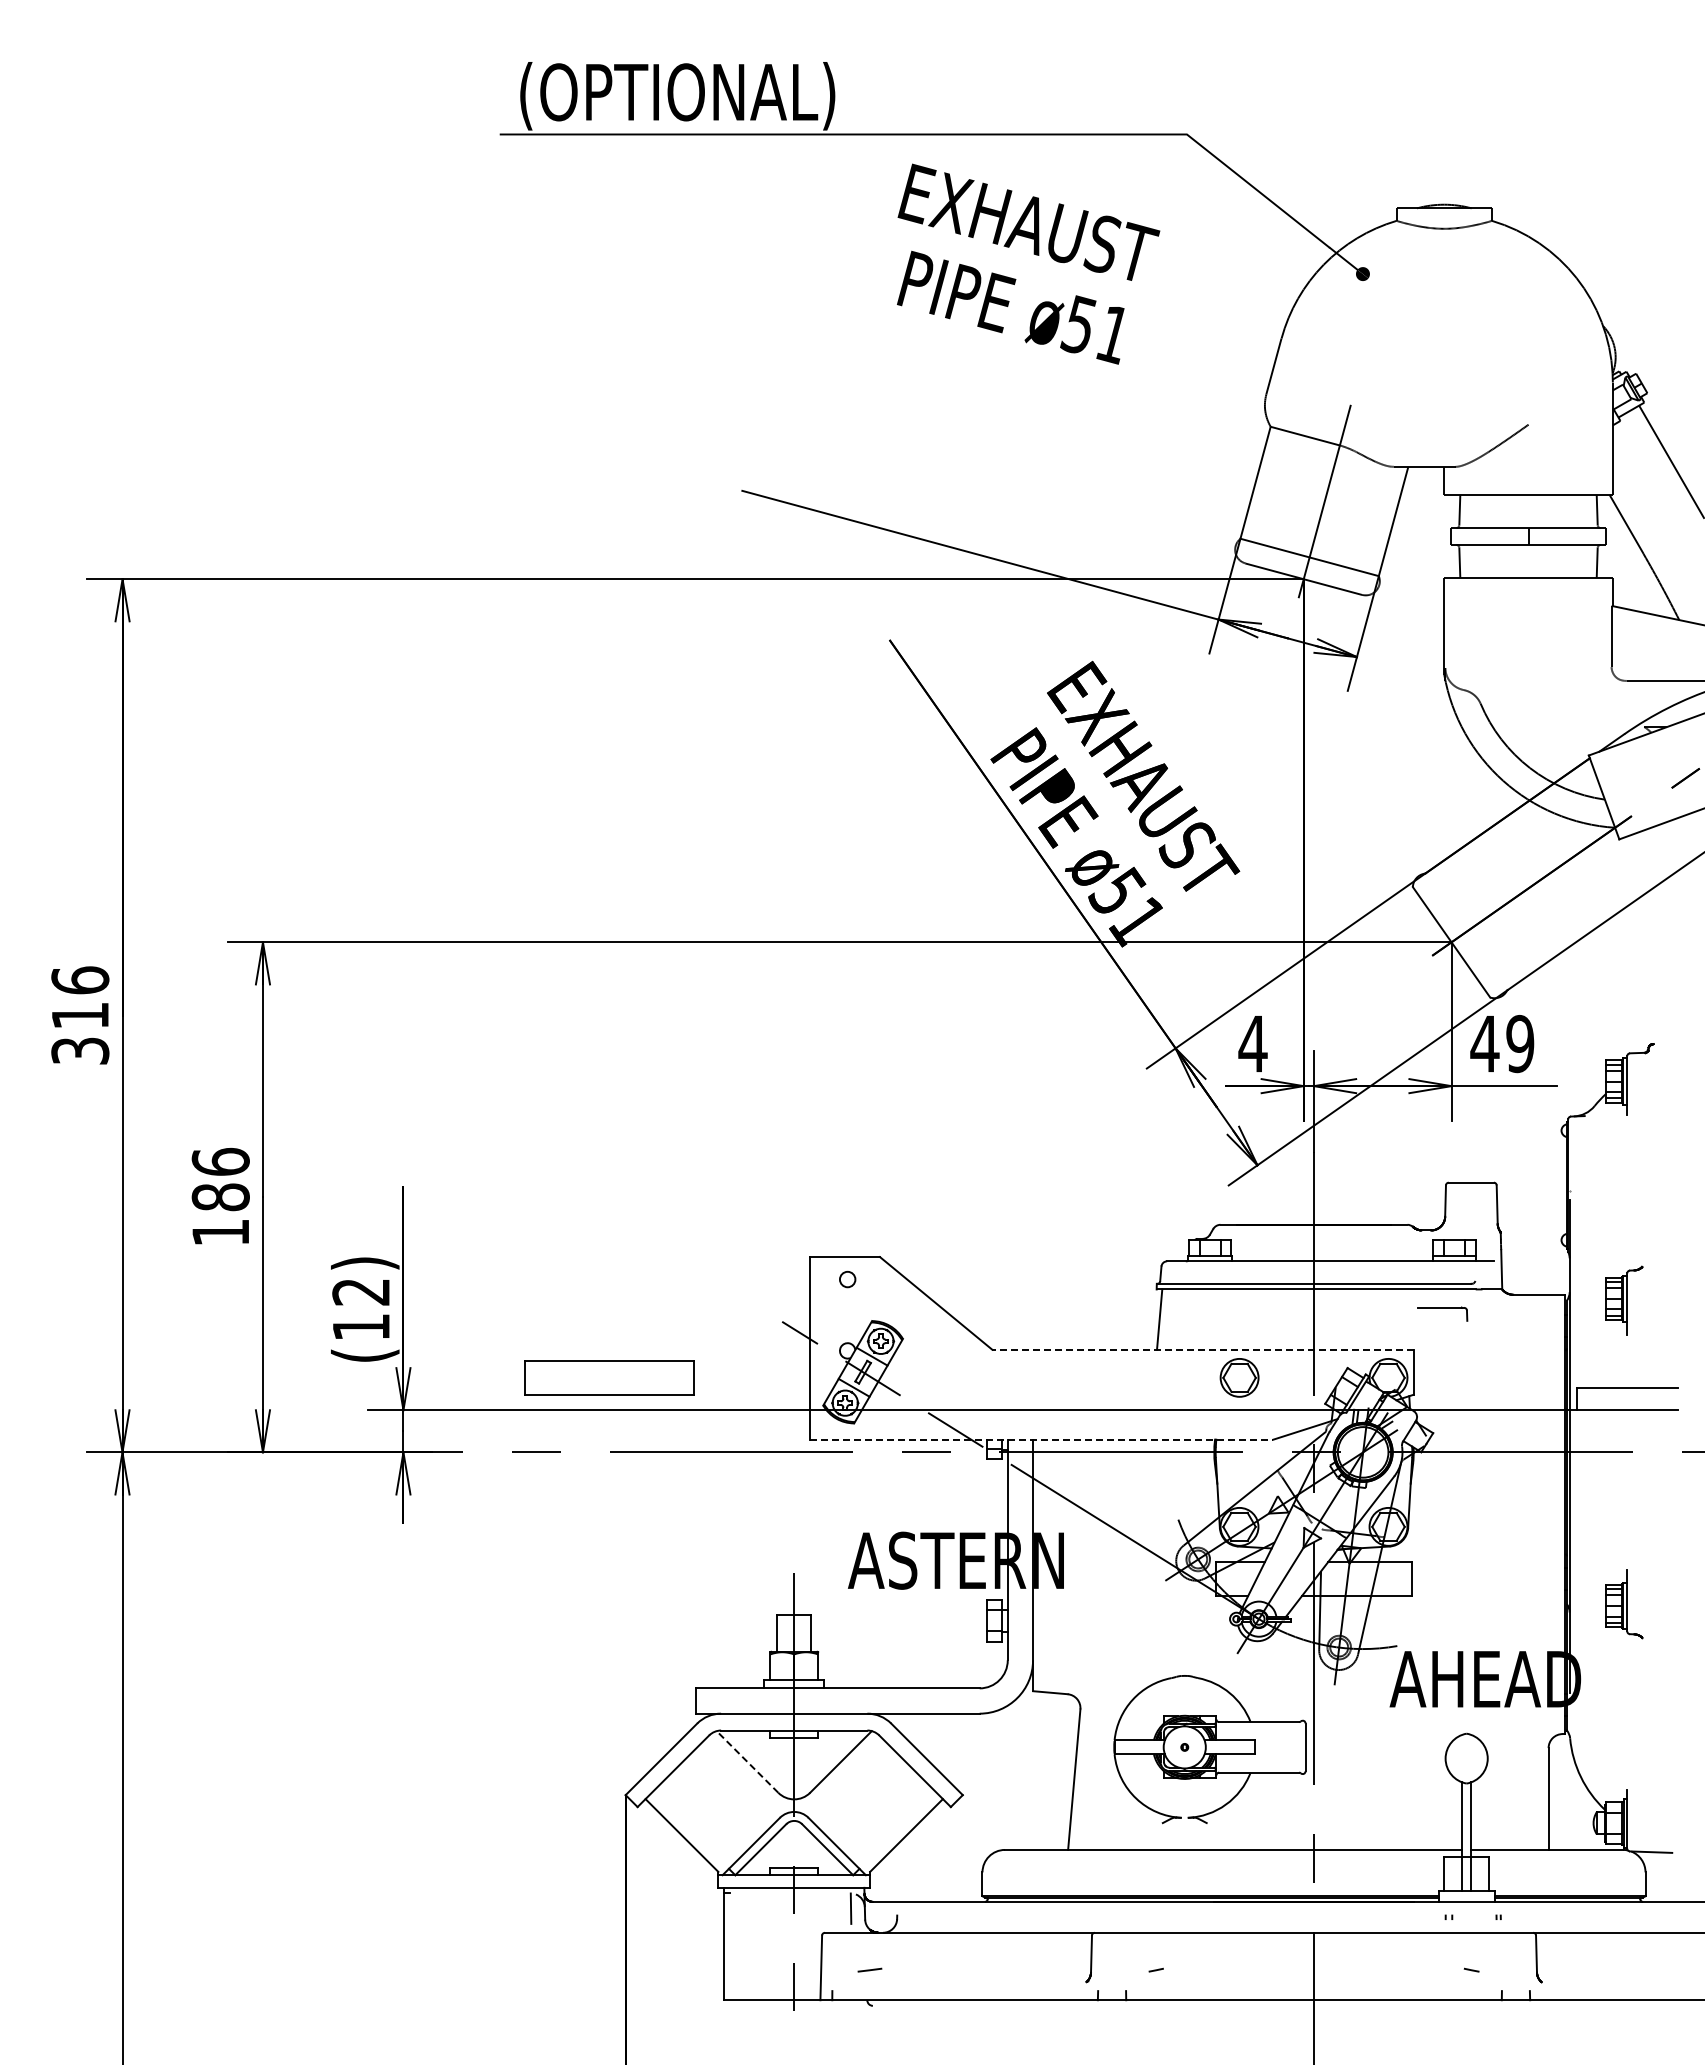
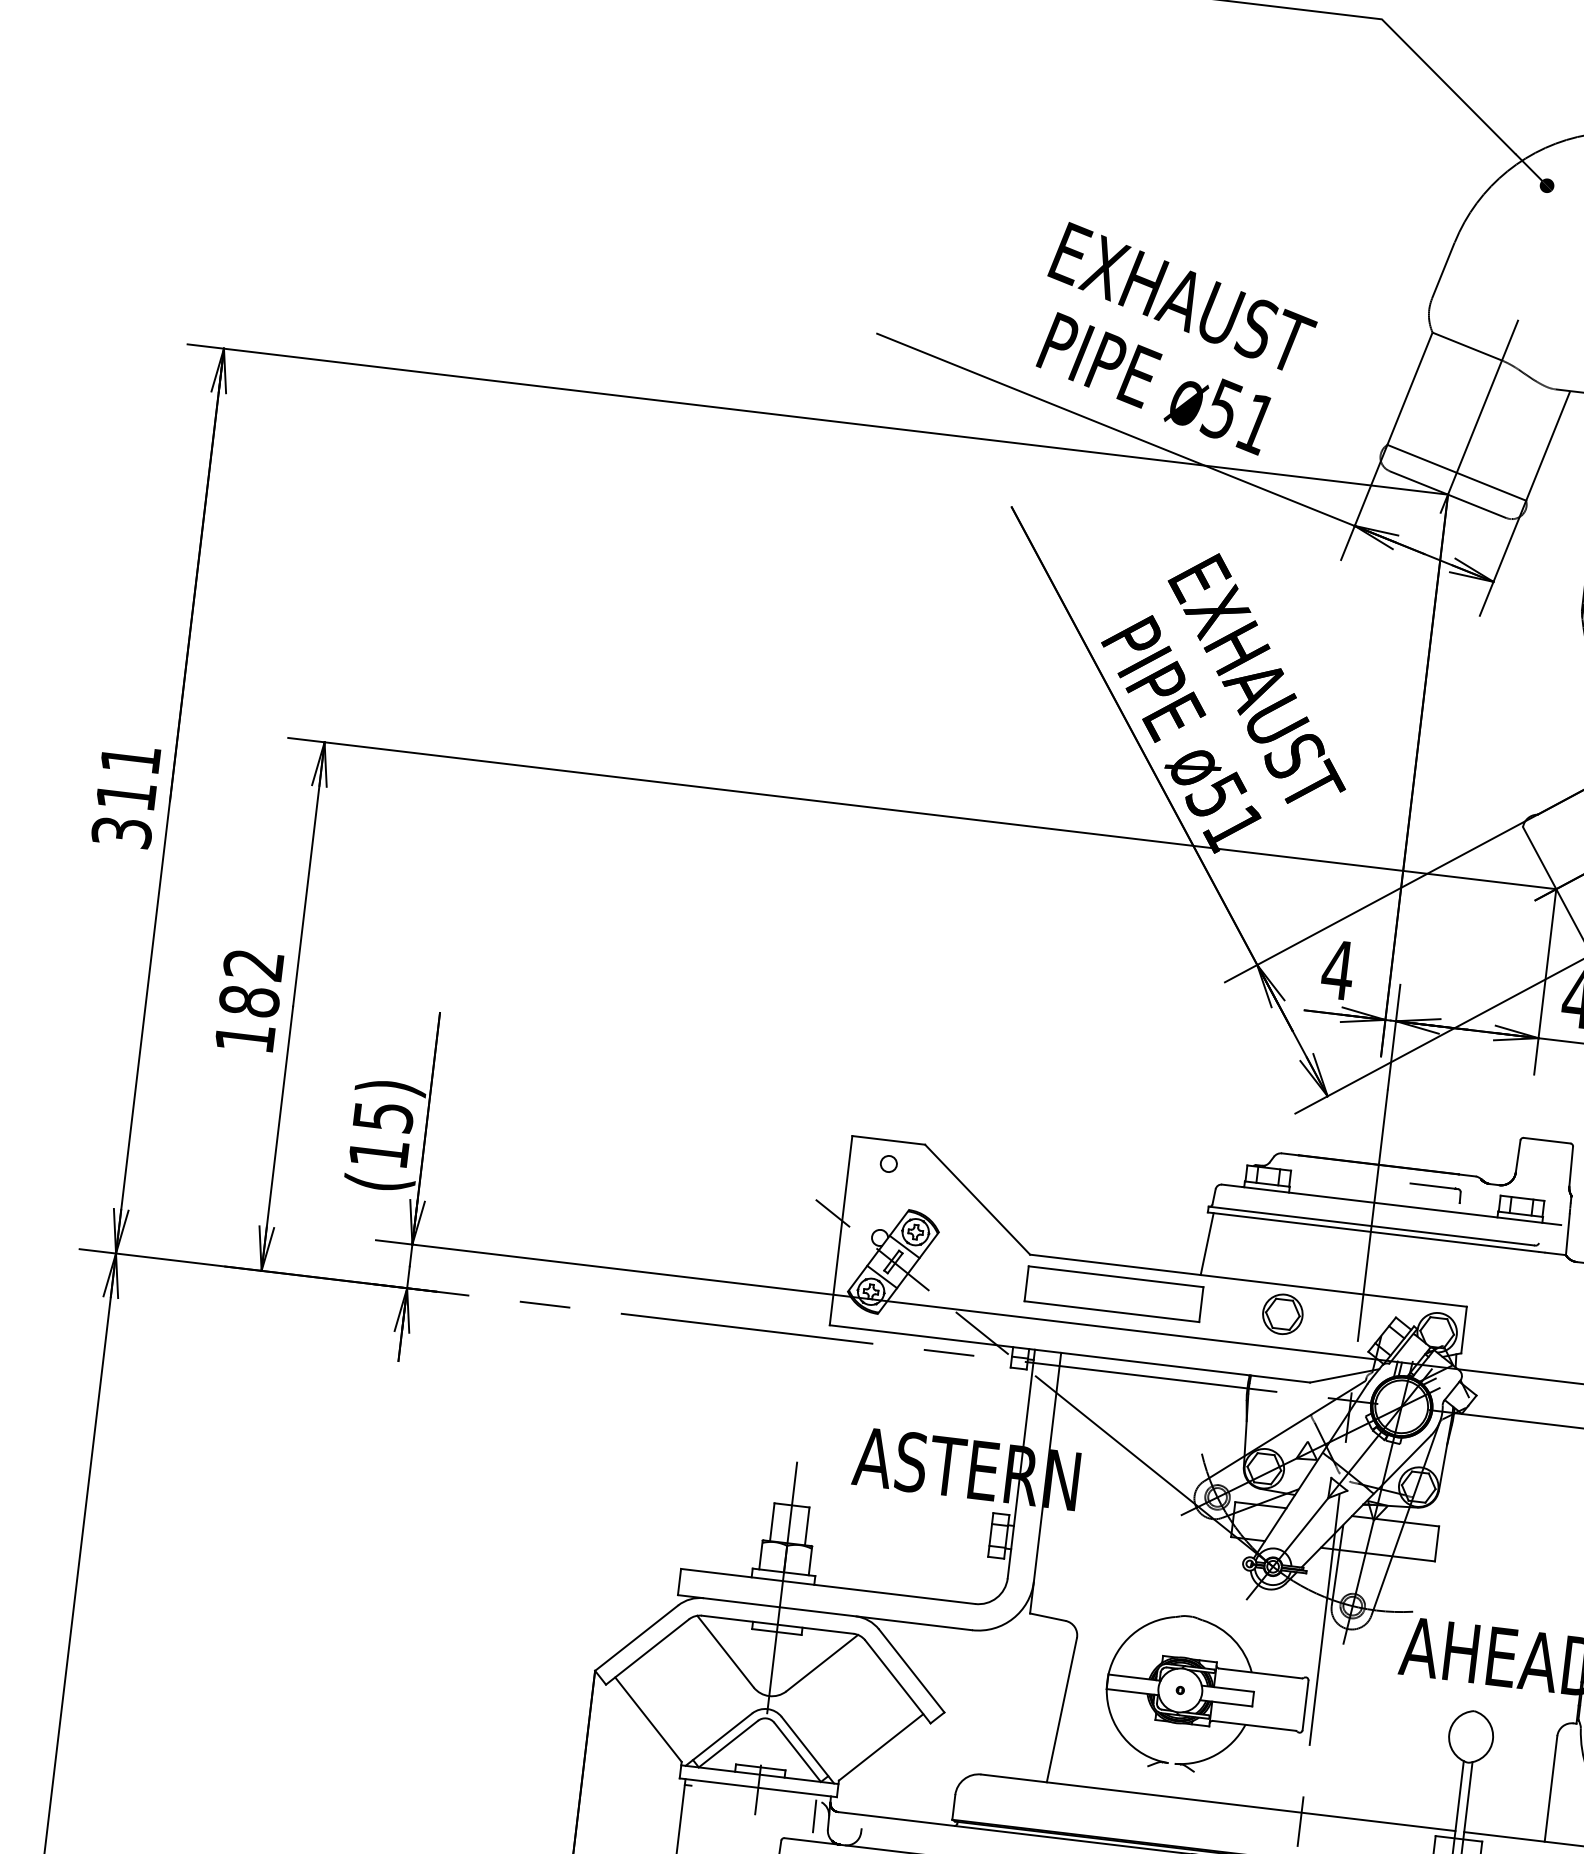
text: (1028, 263) -> (1177, 339), moved
text: (80, 980) -> (130, 759), 316 -> 311
text: (220, 1161) -> (253, 964), 186 -> 182
text: (361, 1292) -> (383, 1117), (12) -> (15)
part: (1442, 1313) -> (1434, 1192), moved
line: (1203, 1349) -> (1248, 1280), dashed -> solid
part: (609, 1377) -> (1113, 1293), moved
line: (1041, 1439) -> (1069, 1353), dashed -> solid
line: (747, 1761) -> (725, 1651), dashed -> solid

